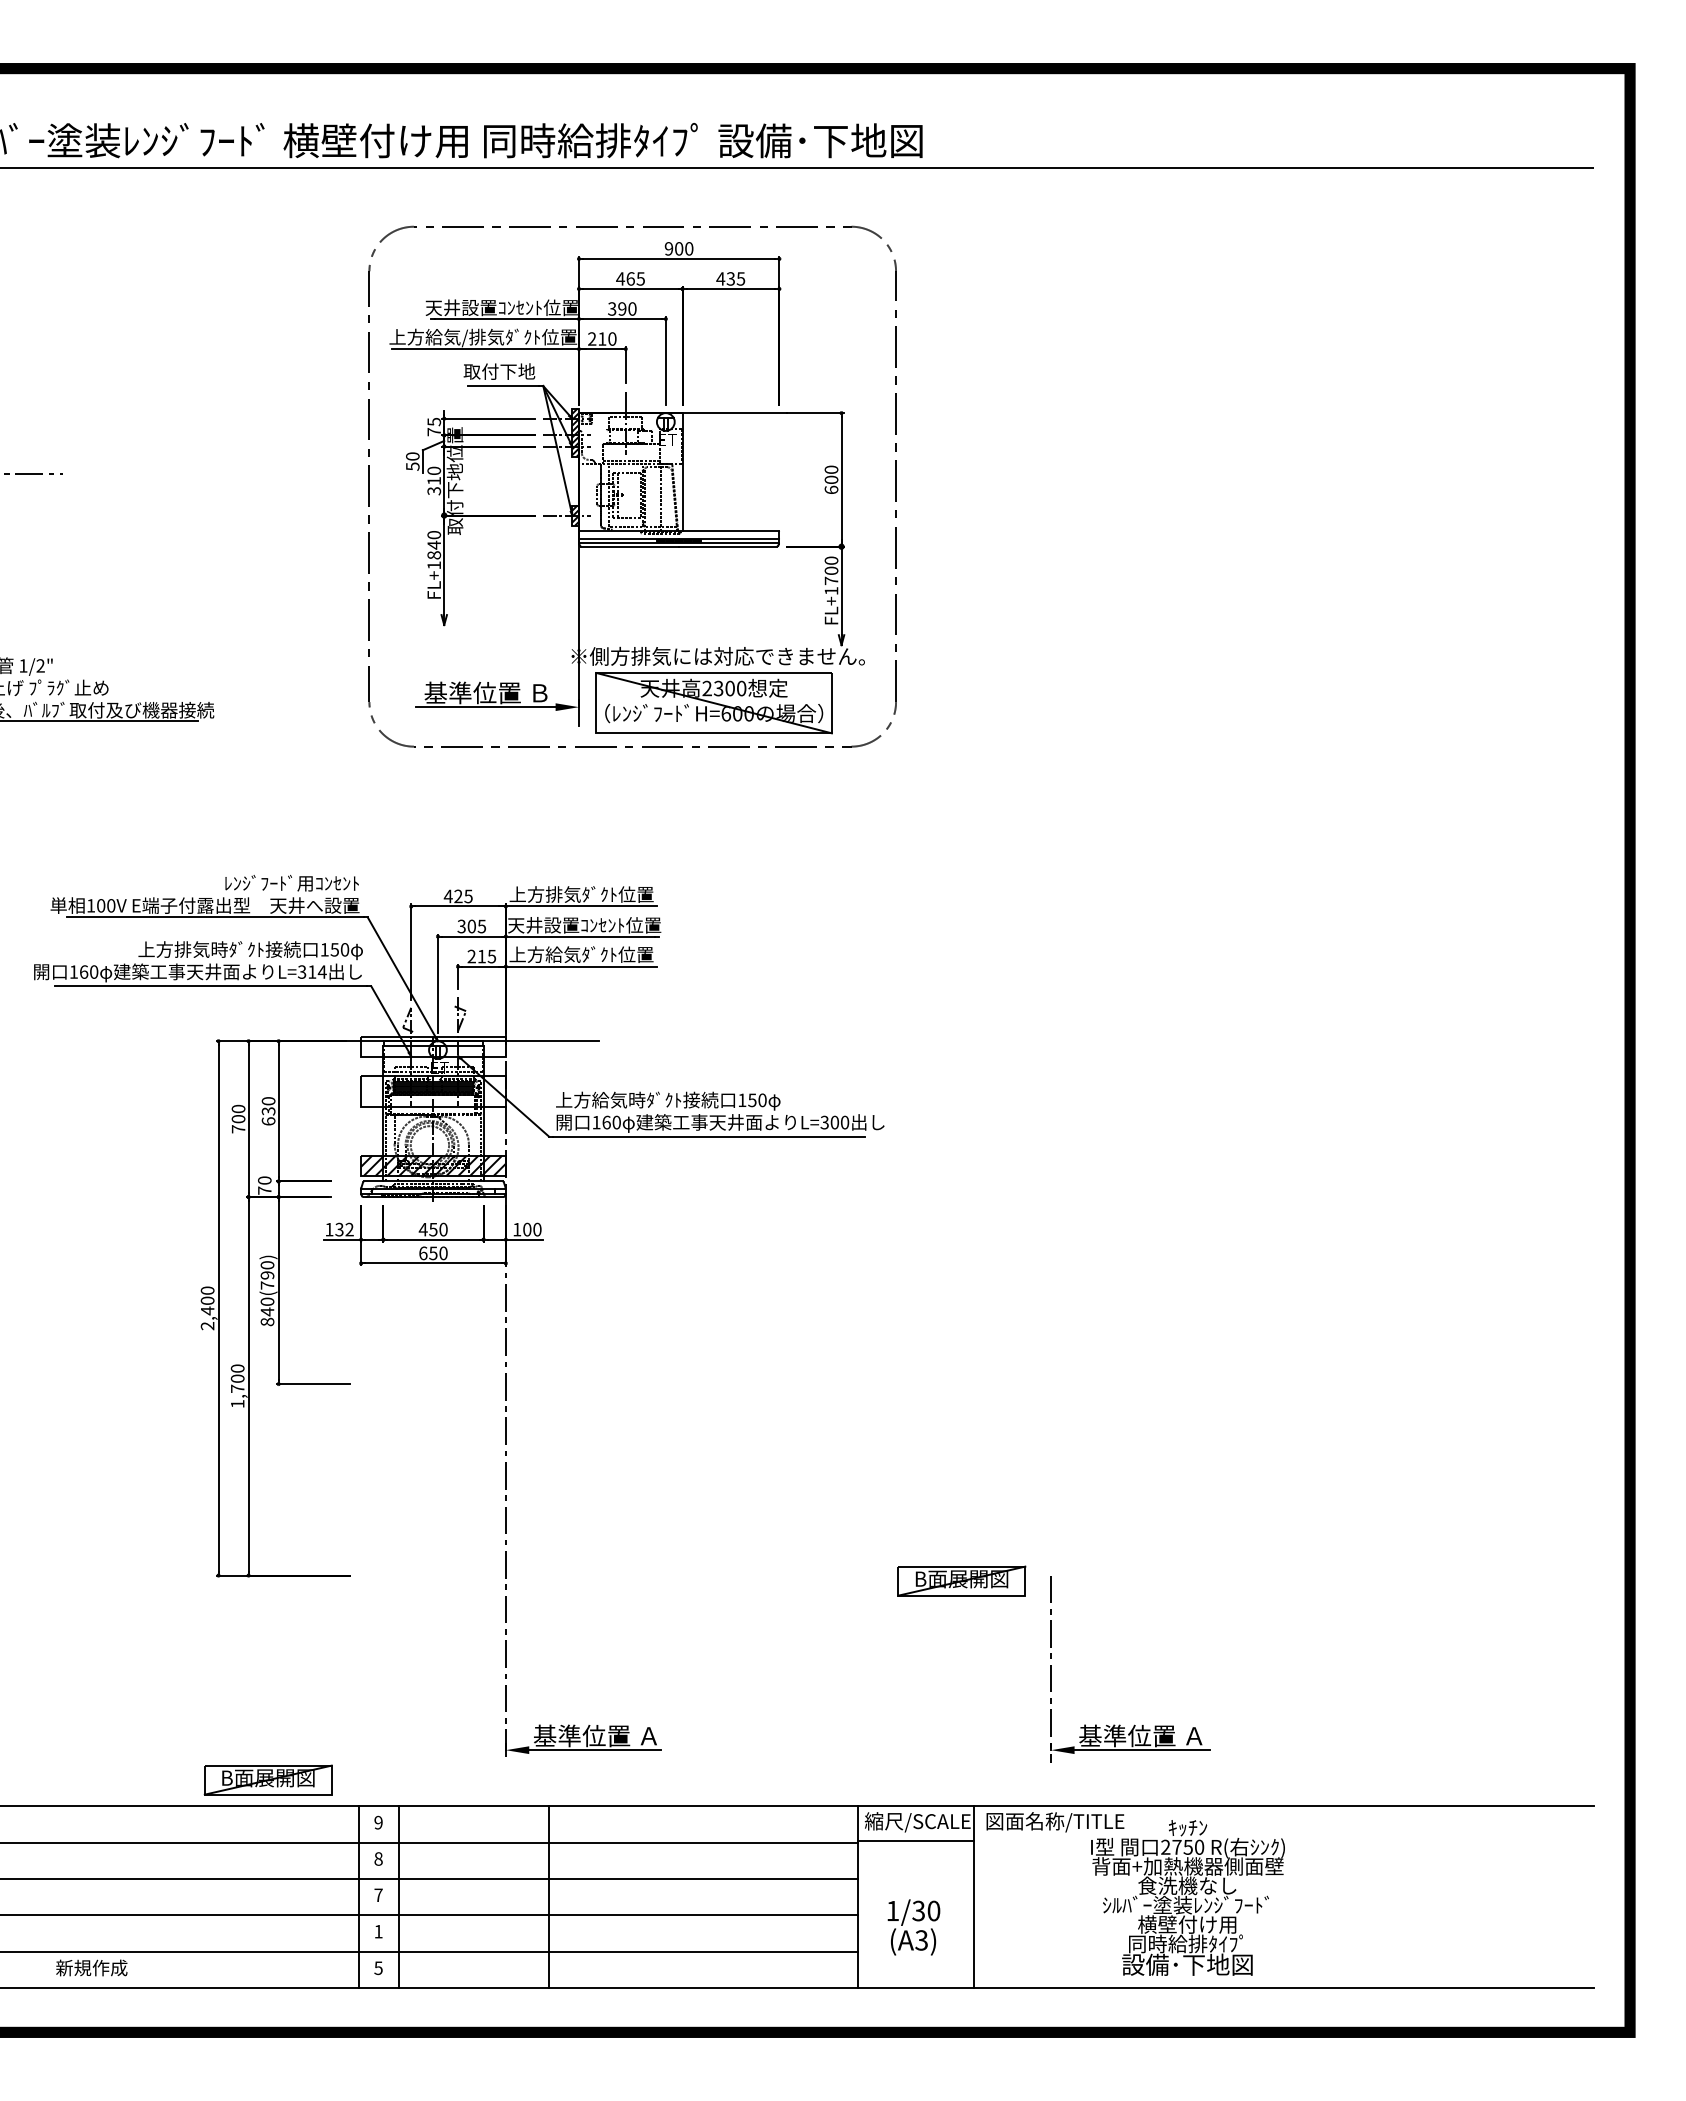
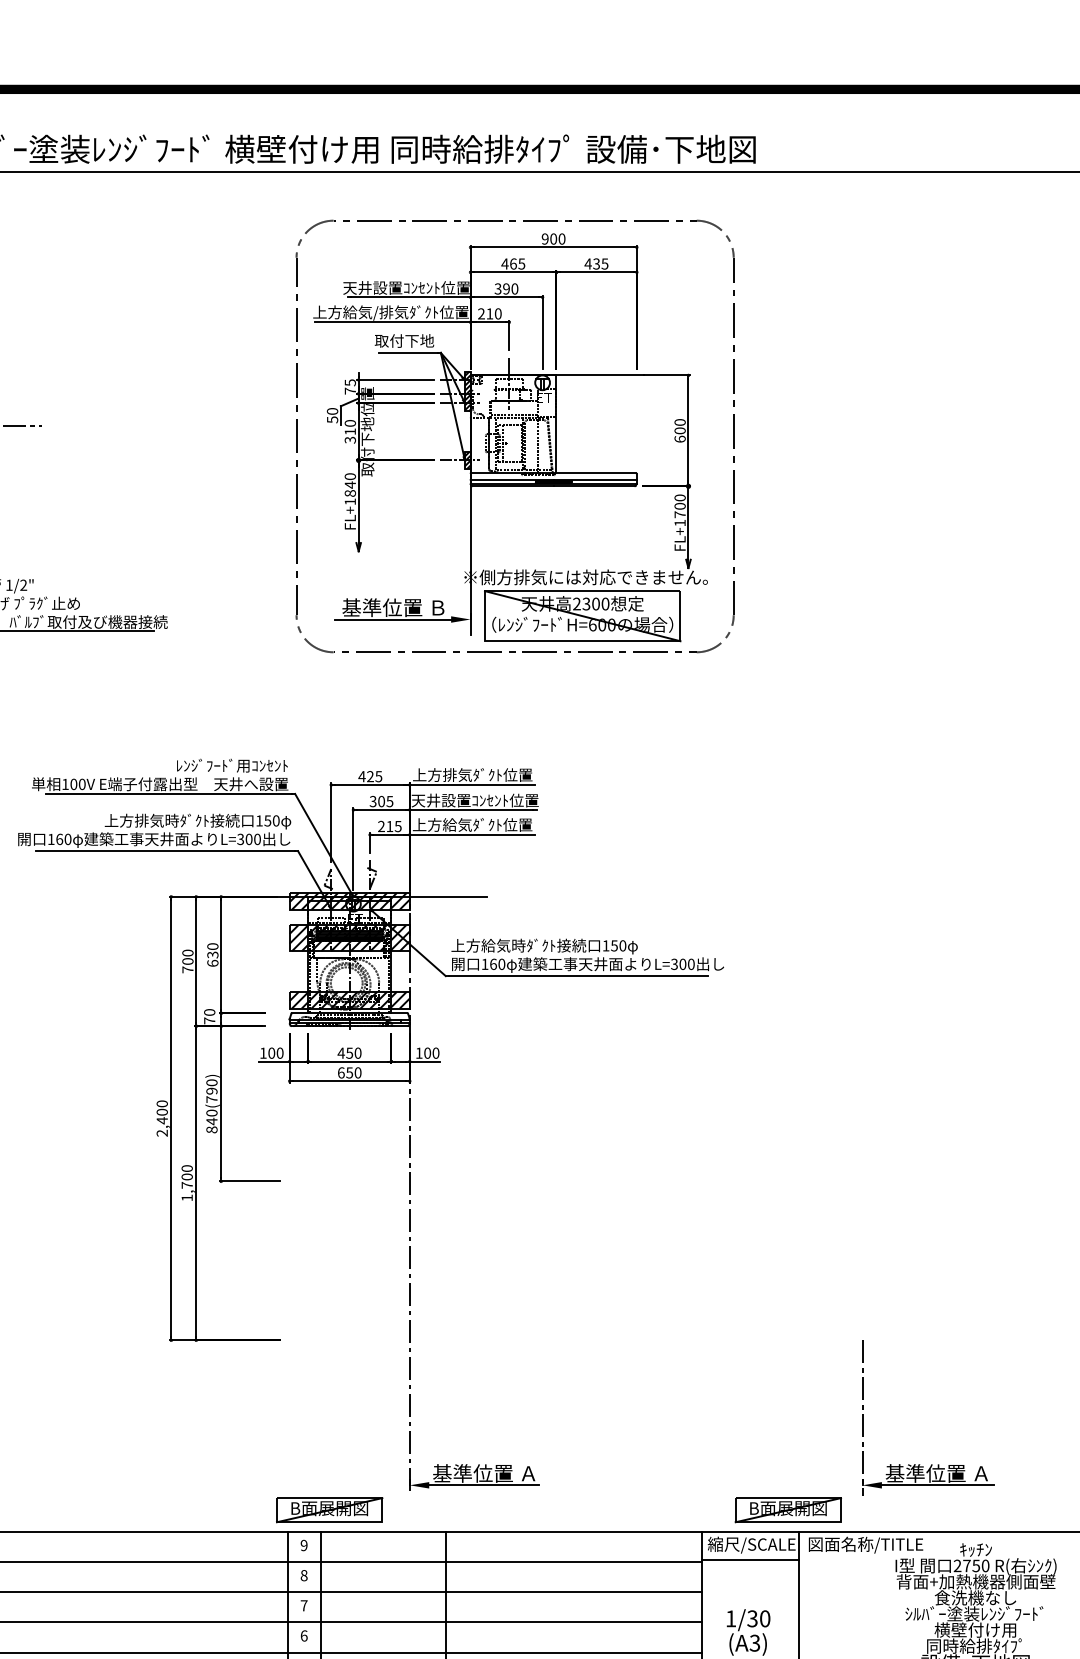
text: (317, 971) -> (253, 838), L=314 -> L=300
hatch: (433, 1046) -> (349, 901), added
hatch: (433, 1090) -> (349, 937), added
text: (344, 1229) -> (275, 1053), 132 -> 100
part: (961, 1580) -> (788, 1509), moved
part: (267, 1779) -> (328, 1509), moved
text: (378, 1931) -> (304, 1635), 1 -> 6

